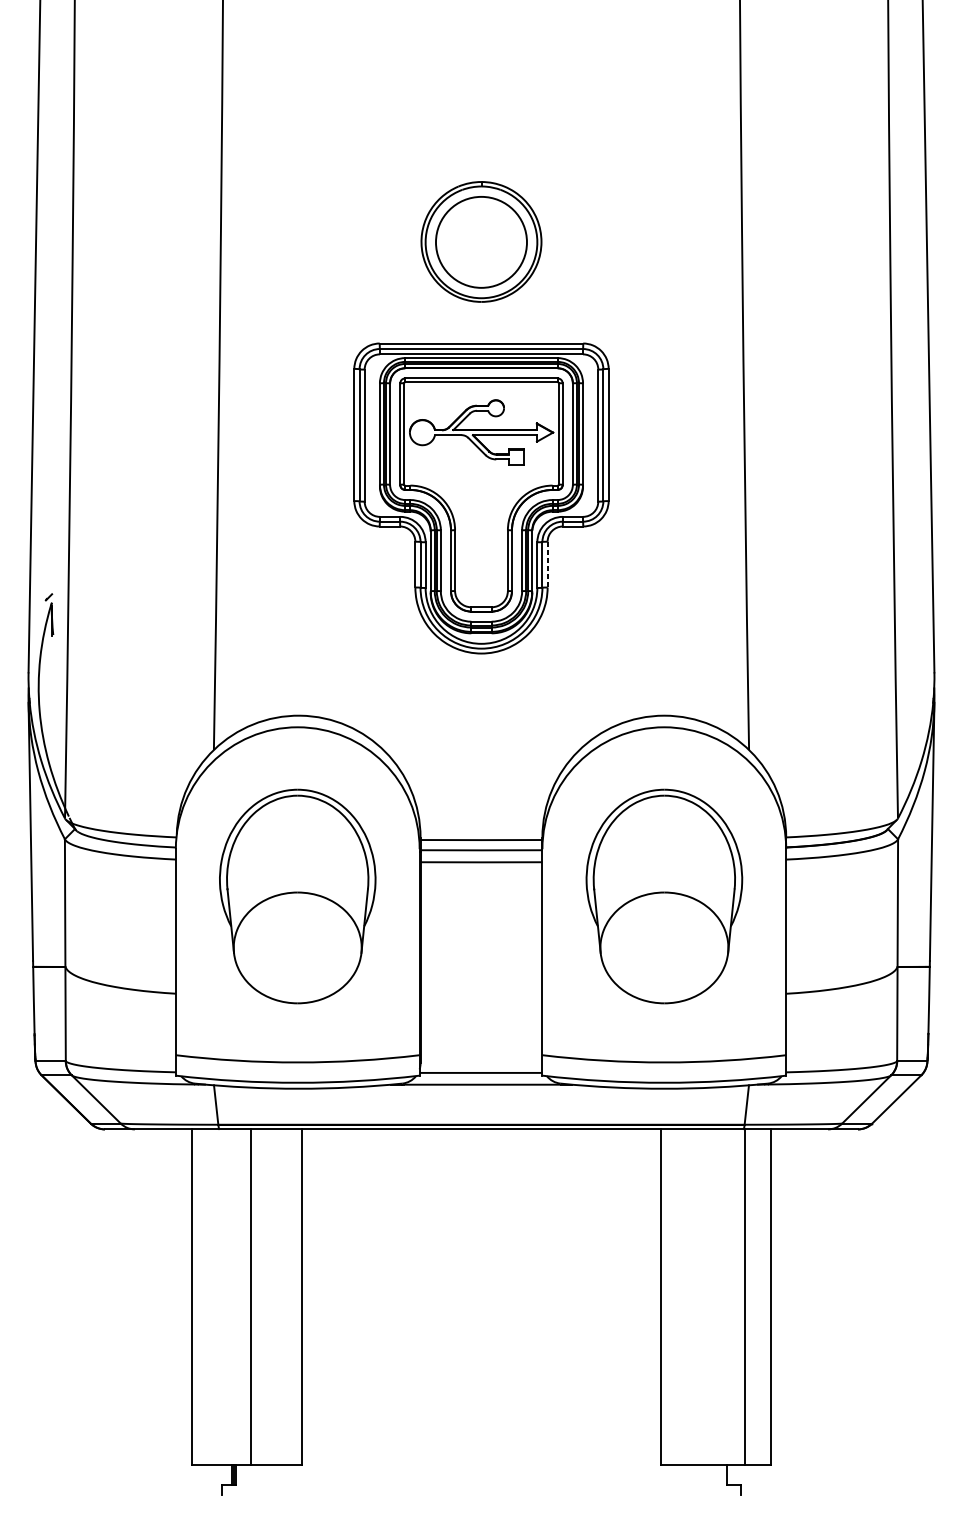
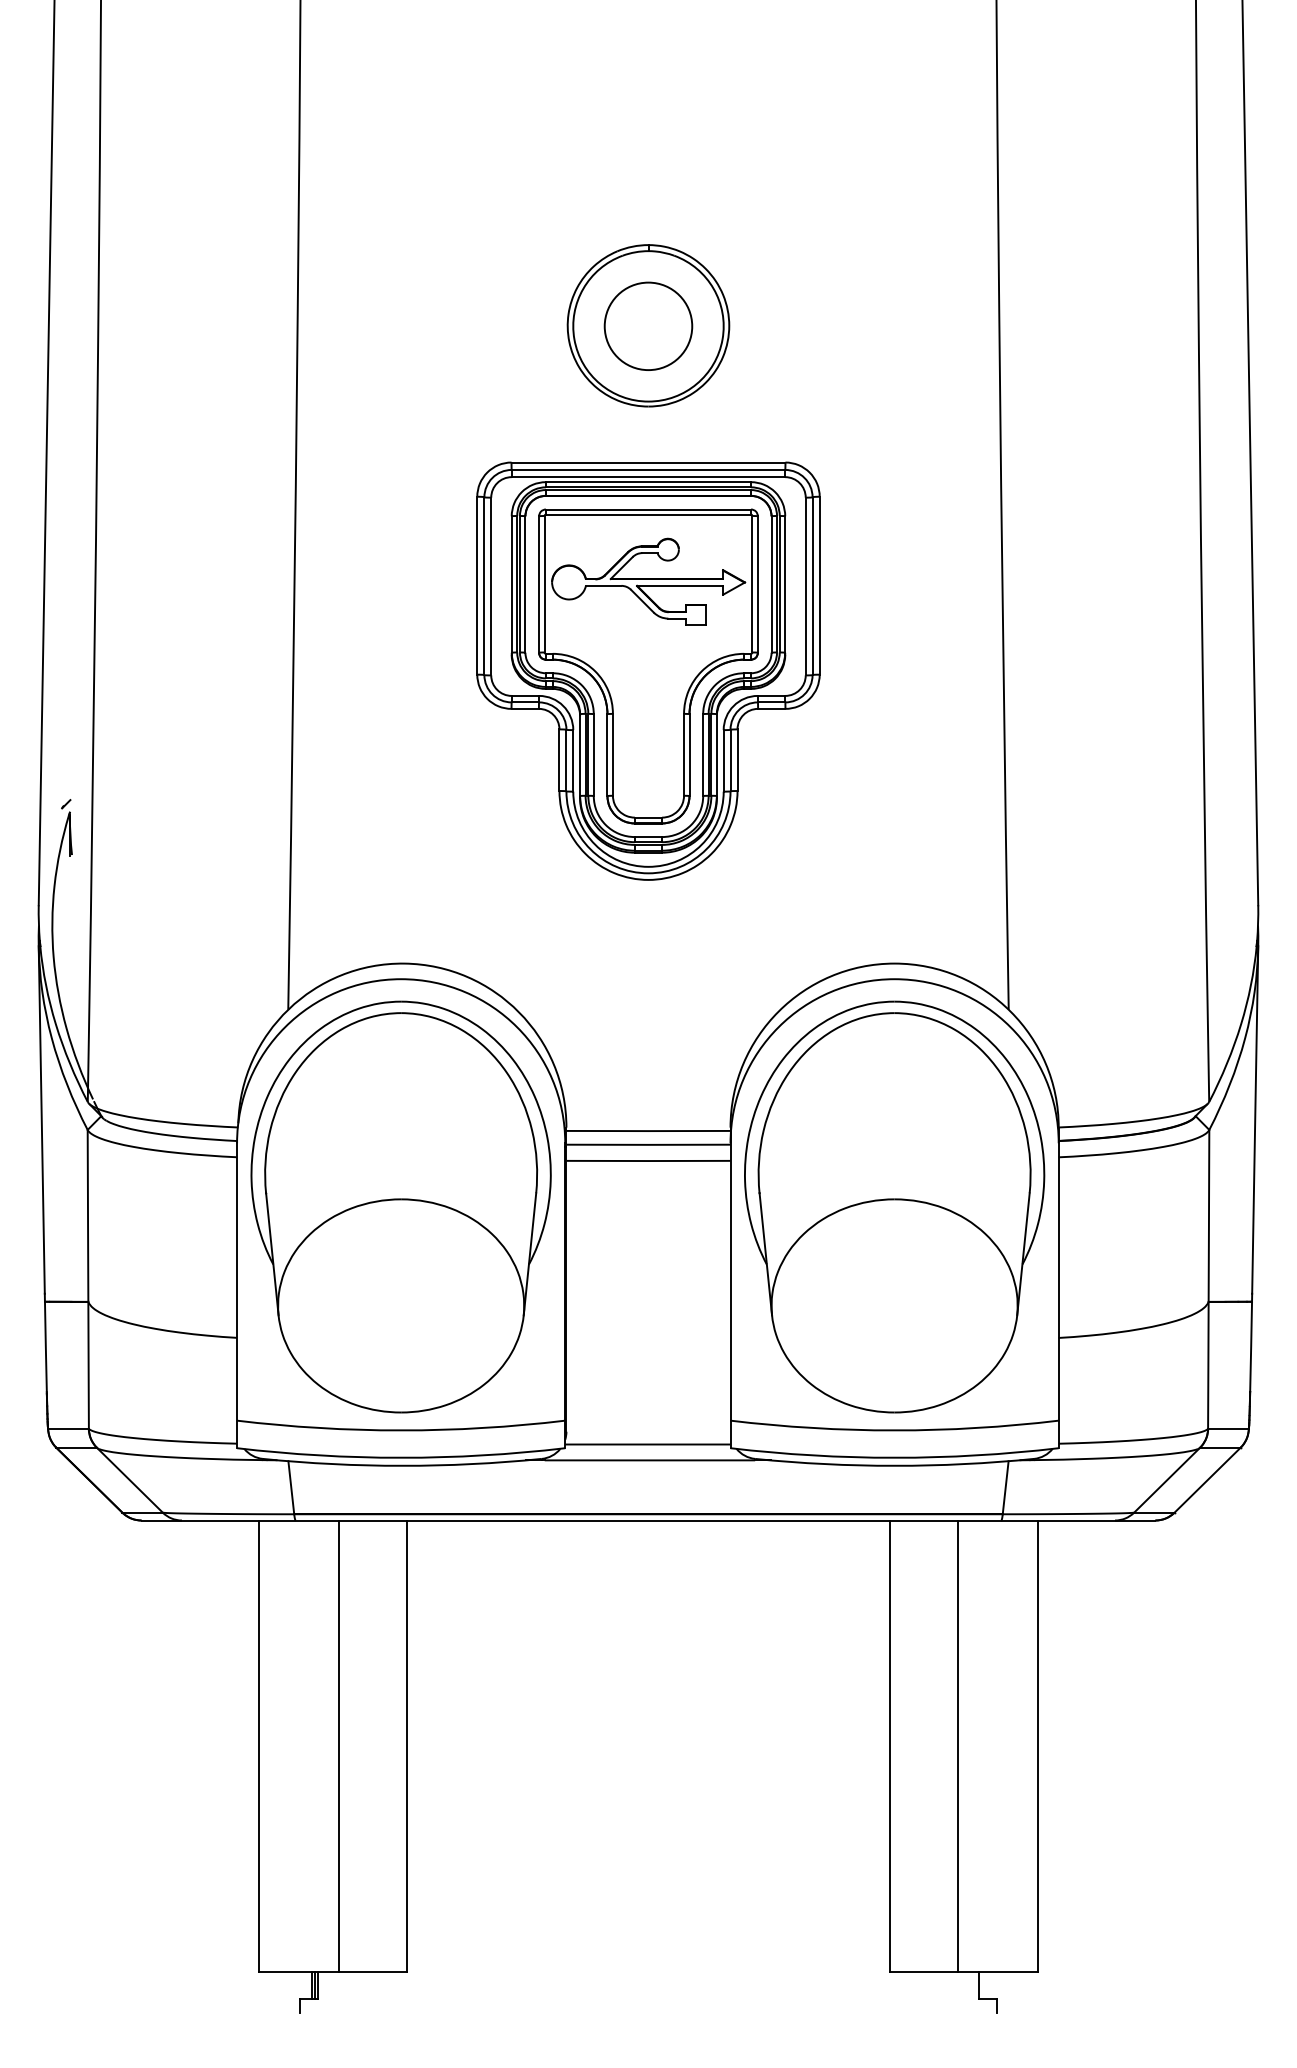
circle: (481, 242) -> (648, 326), size x0.71
line: (547, 564) -> (737, 760), dashed -> solid
part: (297, 896) -> (400, 1206), size x1.43
part: (664, 896) -> (894, 1206), size x1.43
line: (745, 1296) -> (958, 1745), moved

